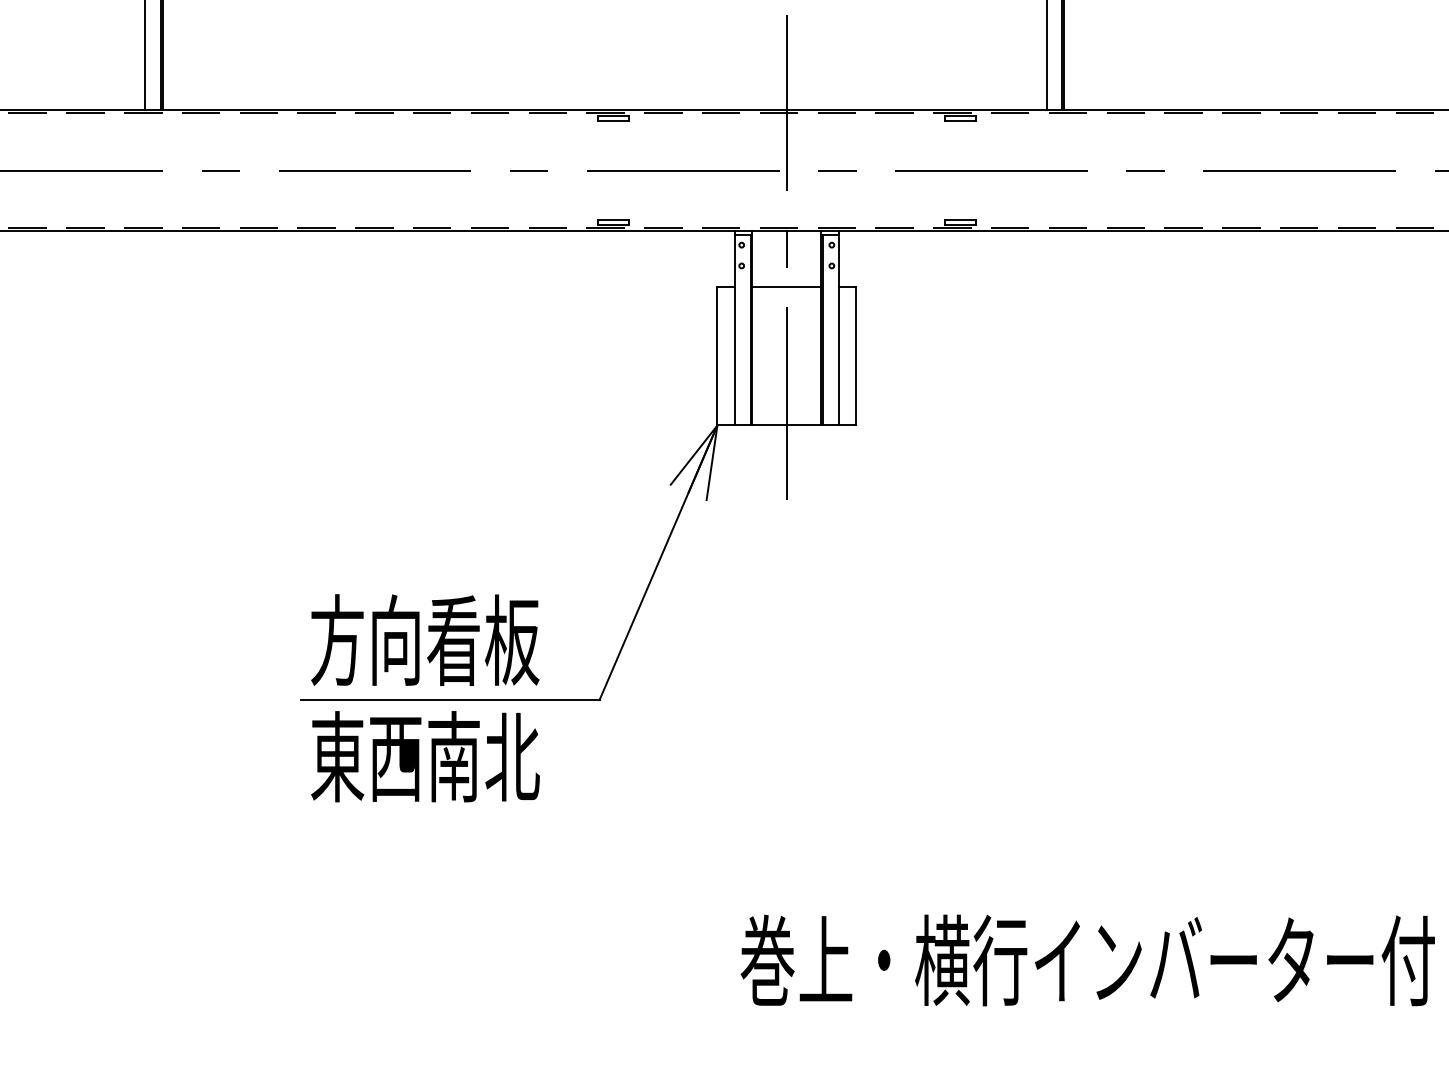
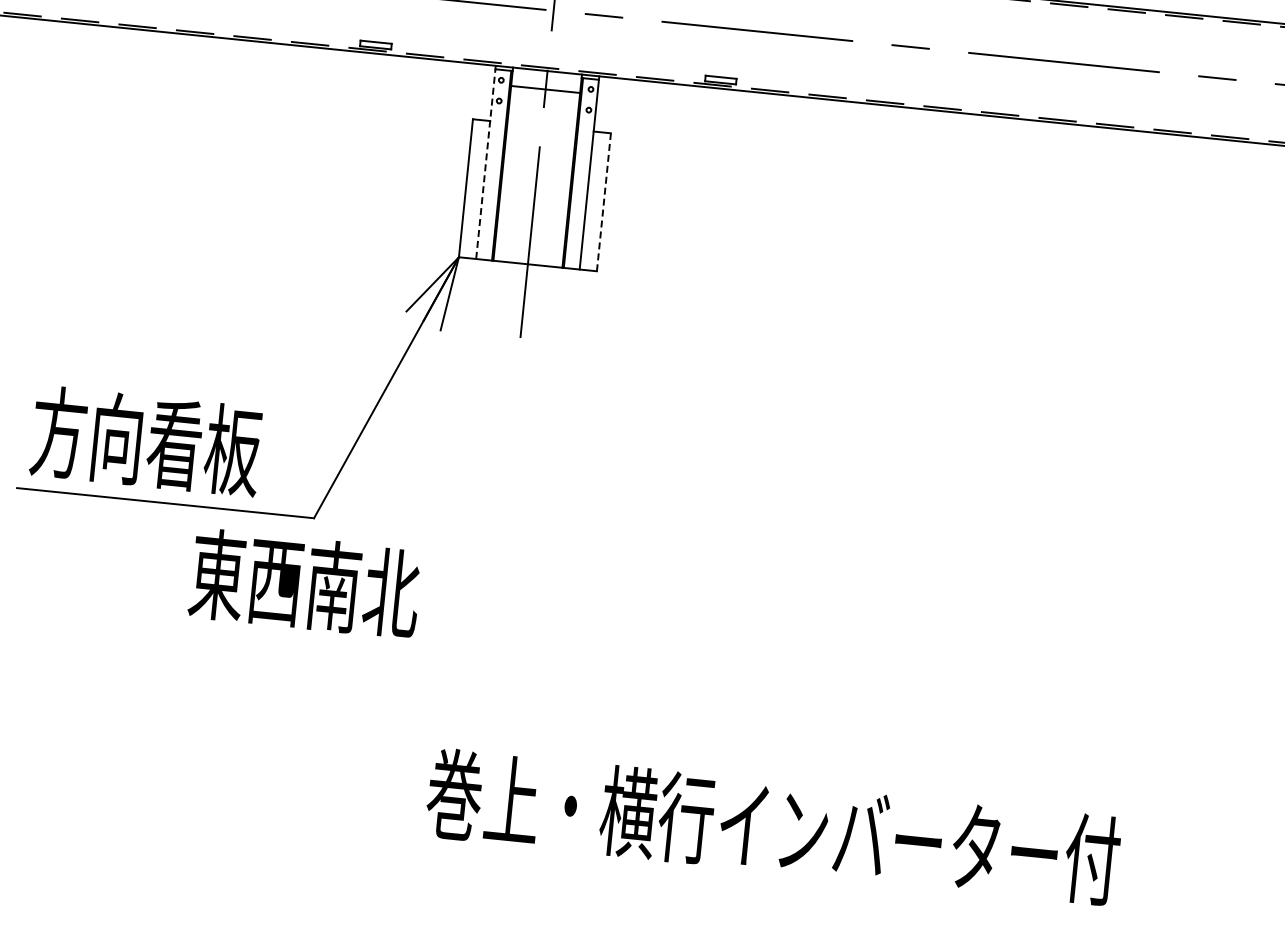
line: (786, 286) -> (545, 89), moved
line: (734, 328) -> (485, 162), solid -> dashed
line: (856, 355) -> (604, 201), solid -> dashed
text: (425, 756) -> (305, 583), moved

